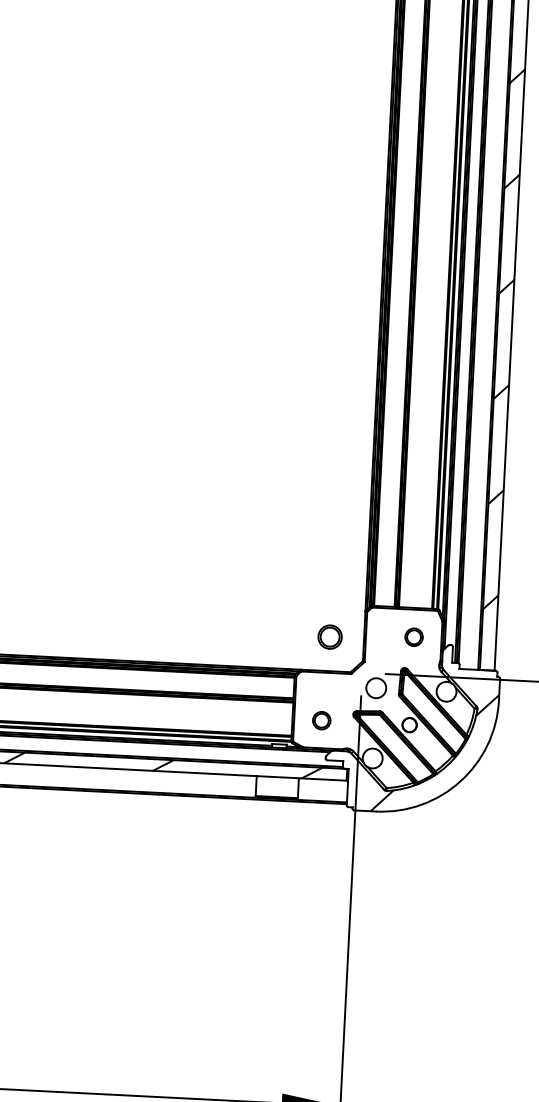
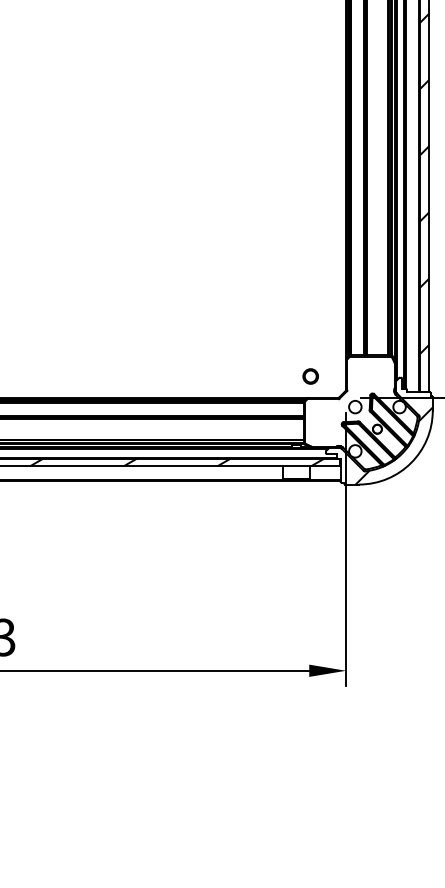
circle: (414, 636) -> (377, 373), removed
circle: (329, 637) -> (310, 376), moved
part: (320, 719) -> (321, 428), removed

